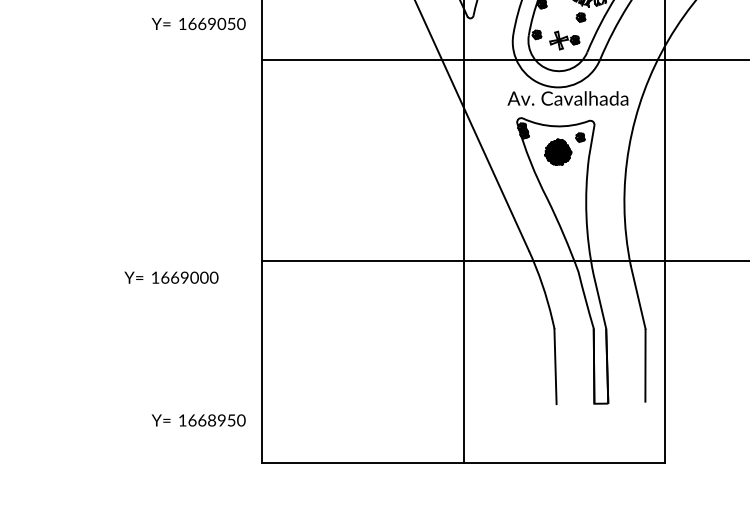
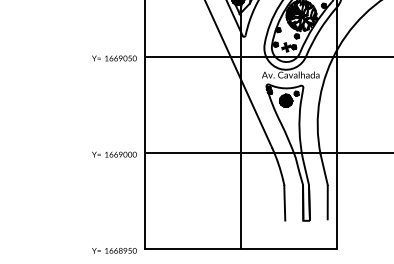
text: (198, 23) -> (114, 58), moved
text: (171, 277) -> (114, 154), moved
text: (198, 419) -> (114, 250), moved

